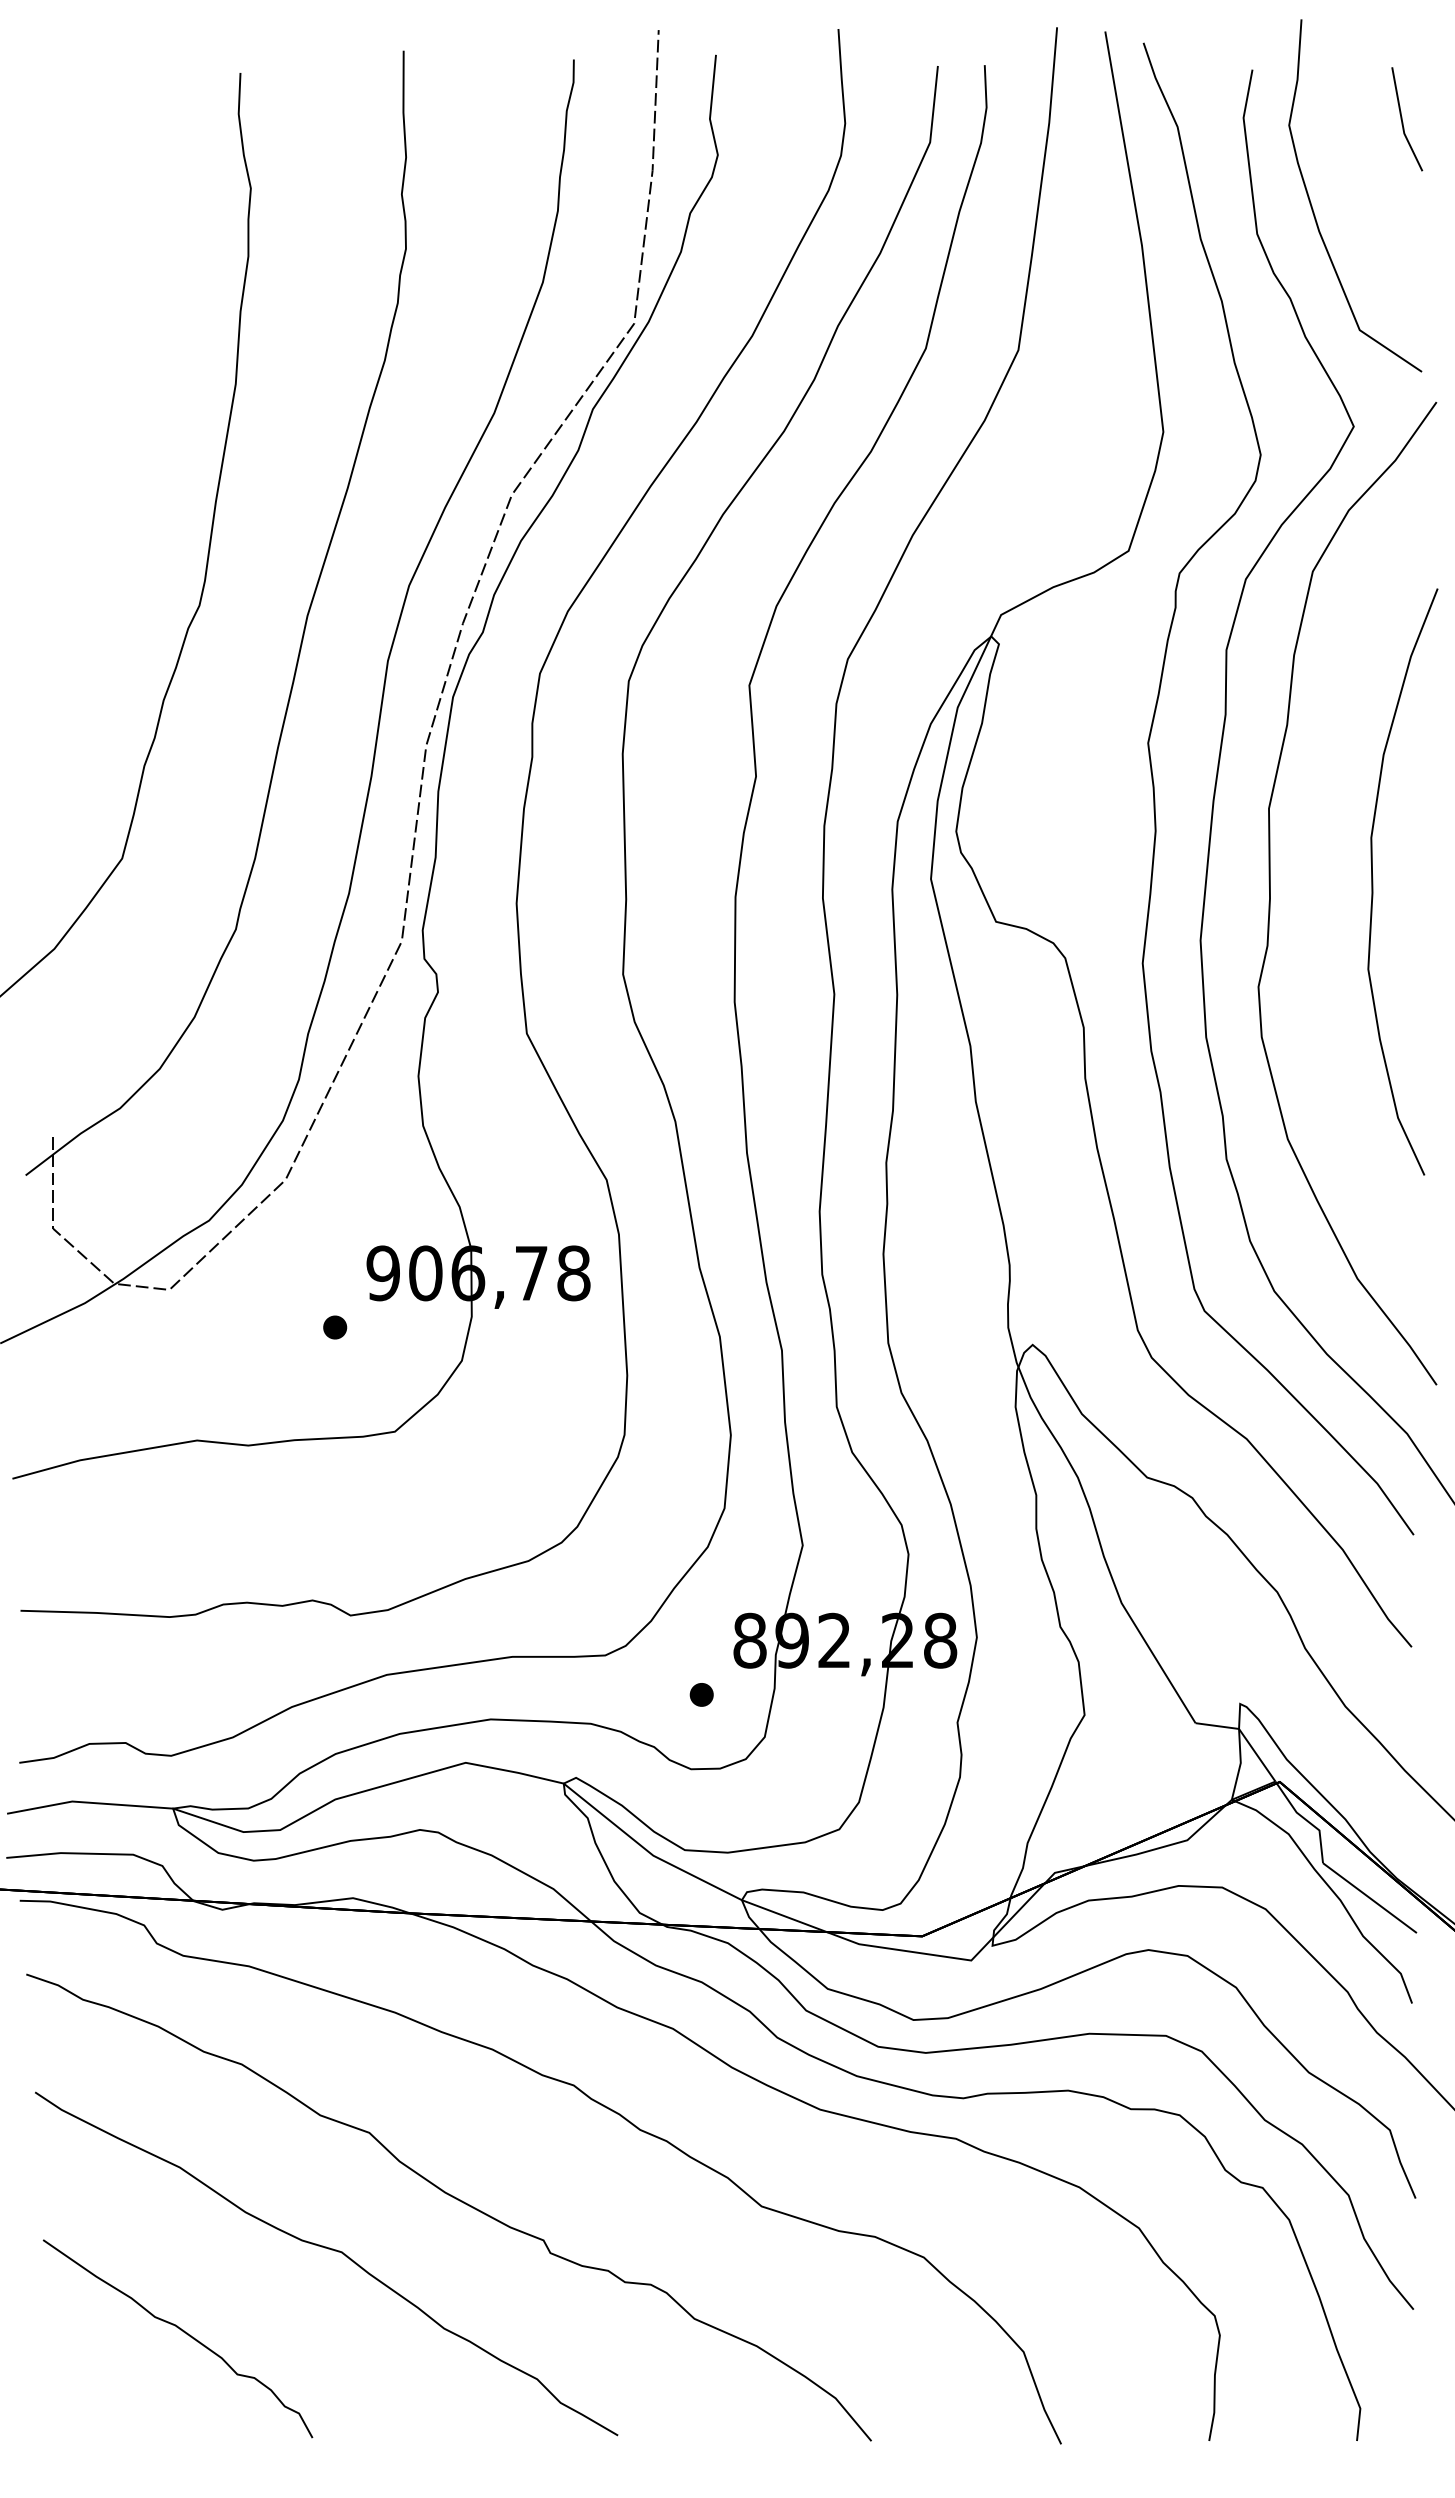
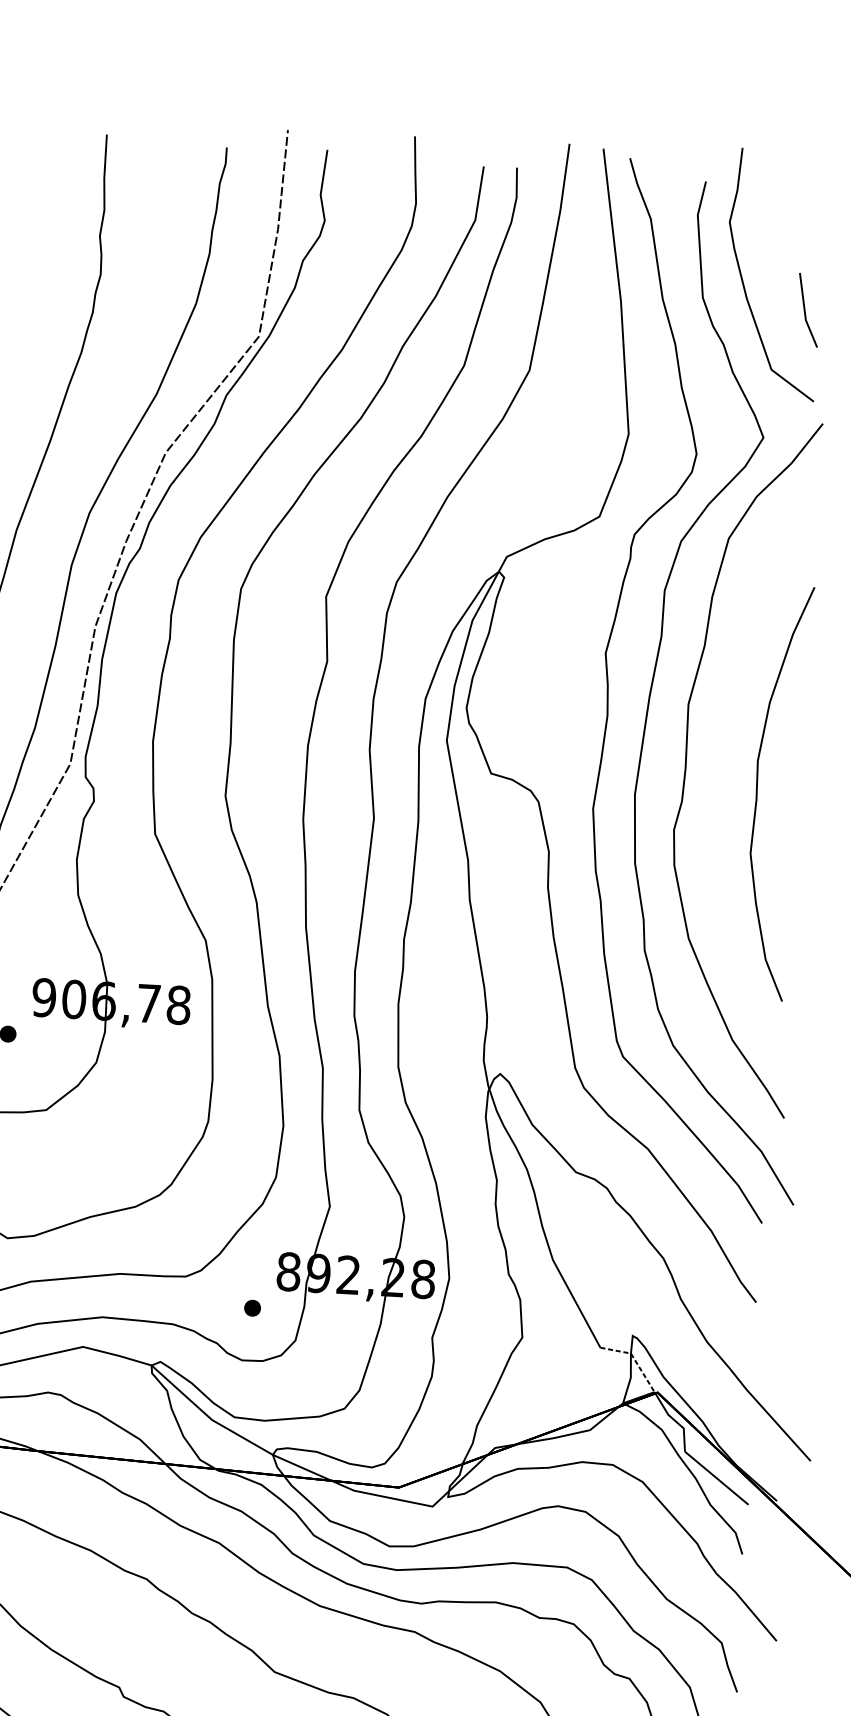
line: (1402, 119) -> (805, 310), moved
curve: (1373, 881) -> (757, 791), moved
line: (1244, 1737) -> (634, 1359), solid -> dashed

